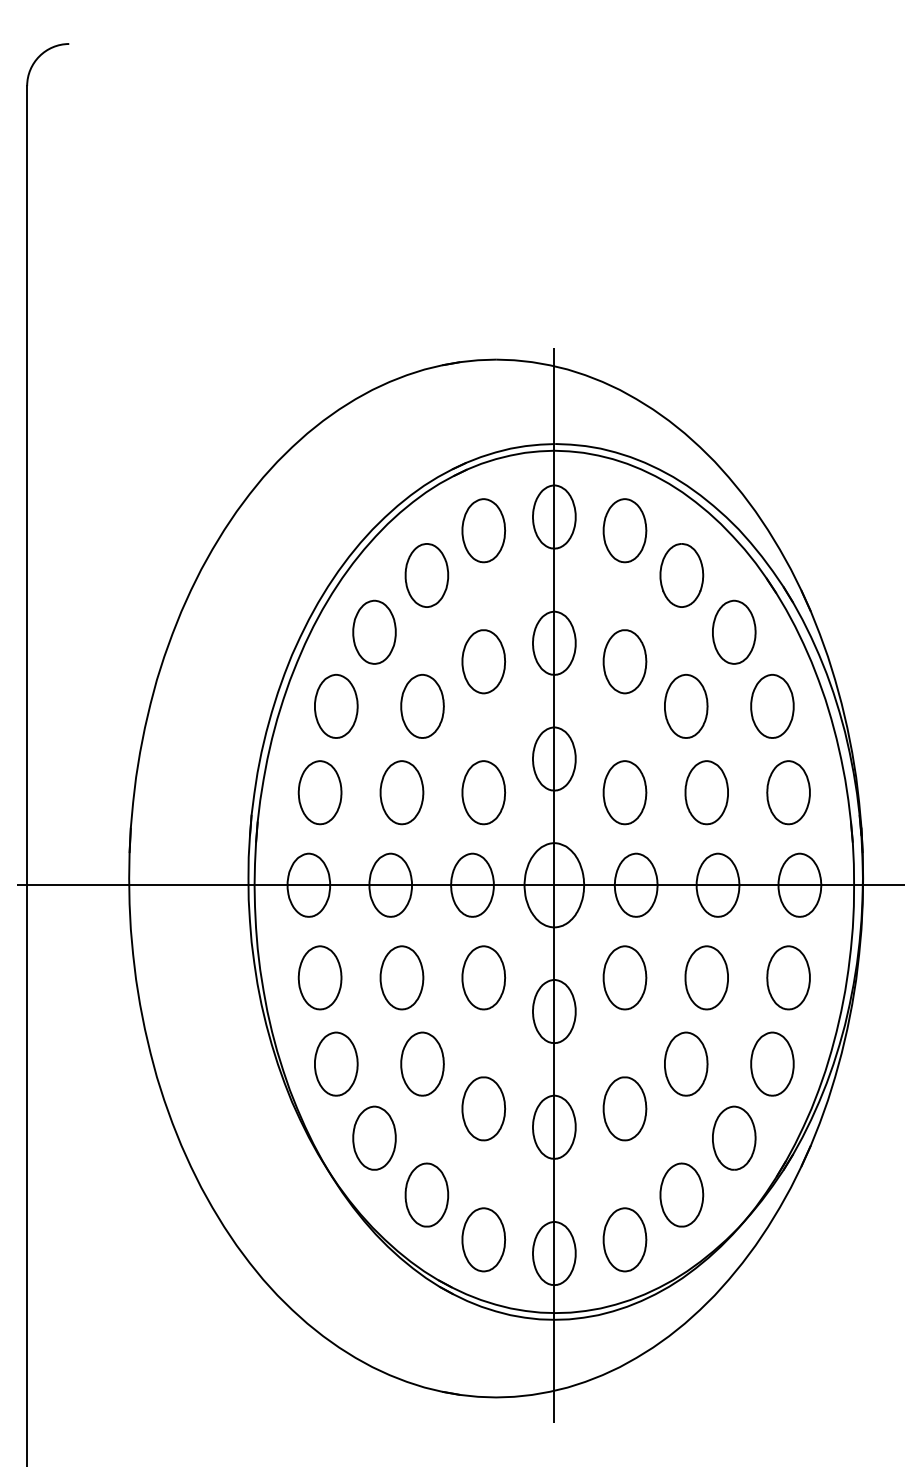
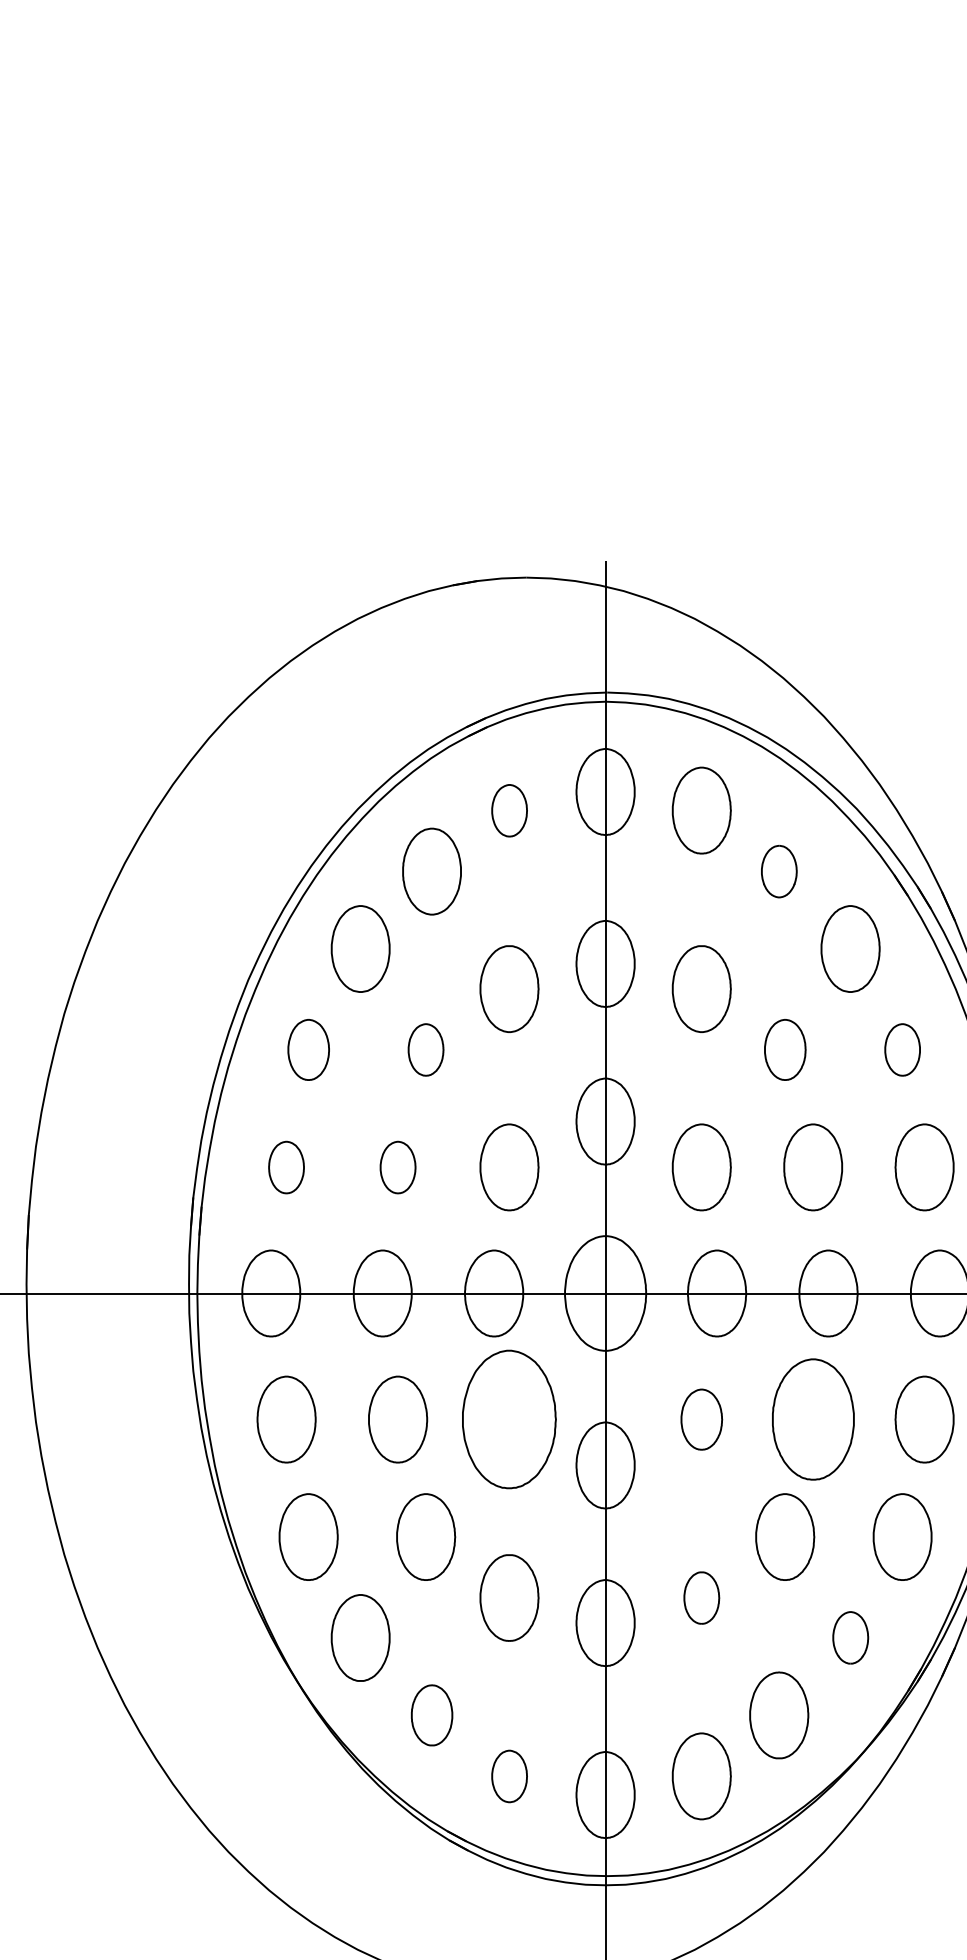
part: (483, 530) -> (509, 810), size x0.6
part: (681, 575) -> (778, 871), size x0.6
part: (336, 706) -> (308, 1050), size x0.7
part: (422, 706) -> (426, 1050), size x0.6
part: (686, 706) -> (785, 1050), size x0.7
part: (772, 706) -> (902, 1050), size x0.6
part: (319, 792) -> (285, 1167), size x0.6
part: (401, 792) -> (397, 1167), size x0.6
part: (483, 977) -> (509, 1419), size x1.6
part: (624, 977) -> (701, 1419), size x0.7
part: (706, 977) -> (812, 1419), size x1.4
part: (624, 1108) -> (701, 1597), size x0.6
part: (734, 1137) -> (850, 1637), size x0.6
part: (426, 1194) -> (431, 1714), size x0.7
part: (483, 1239) -> (509, 1775), size x0.6

